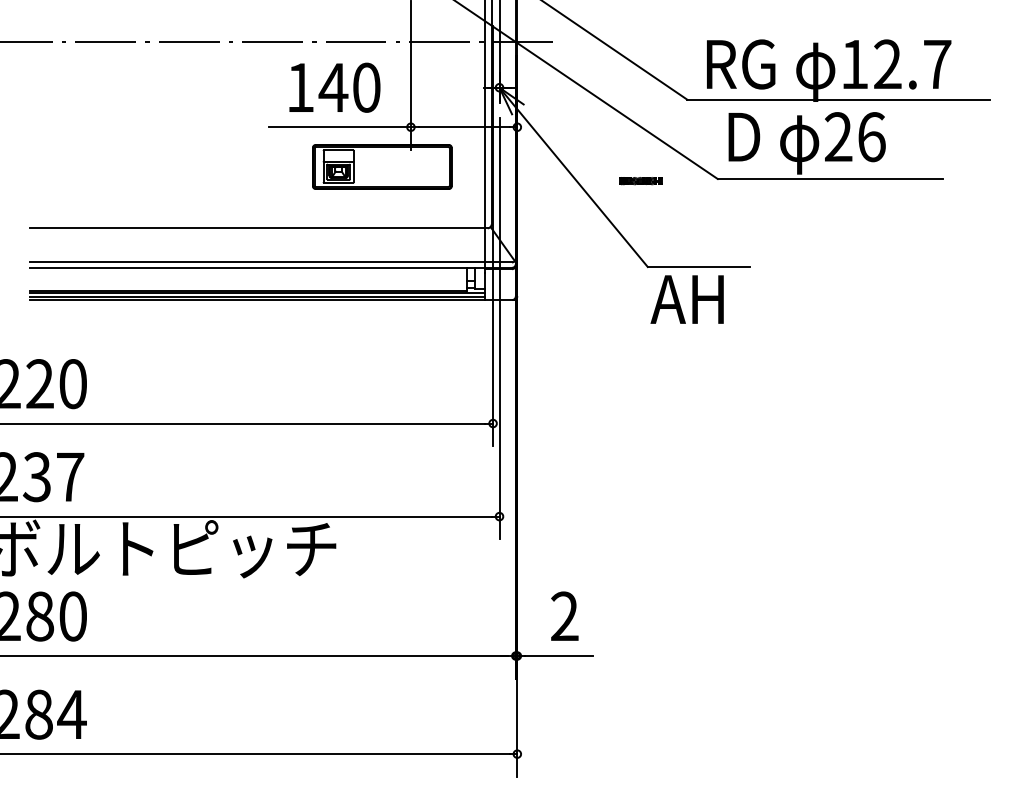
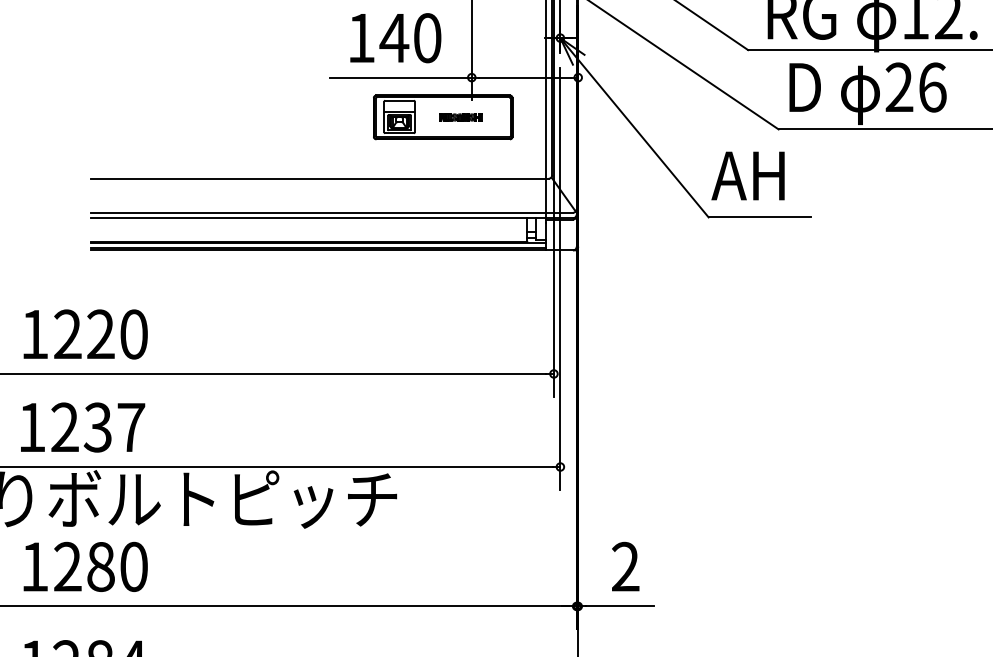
part: (640, 181) -> (460, 117), moved
text: (686, 299) -> (747, 175), moved

